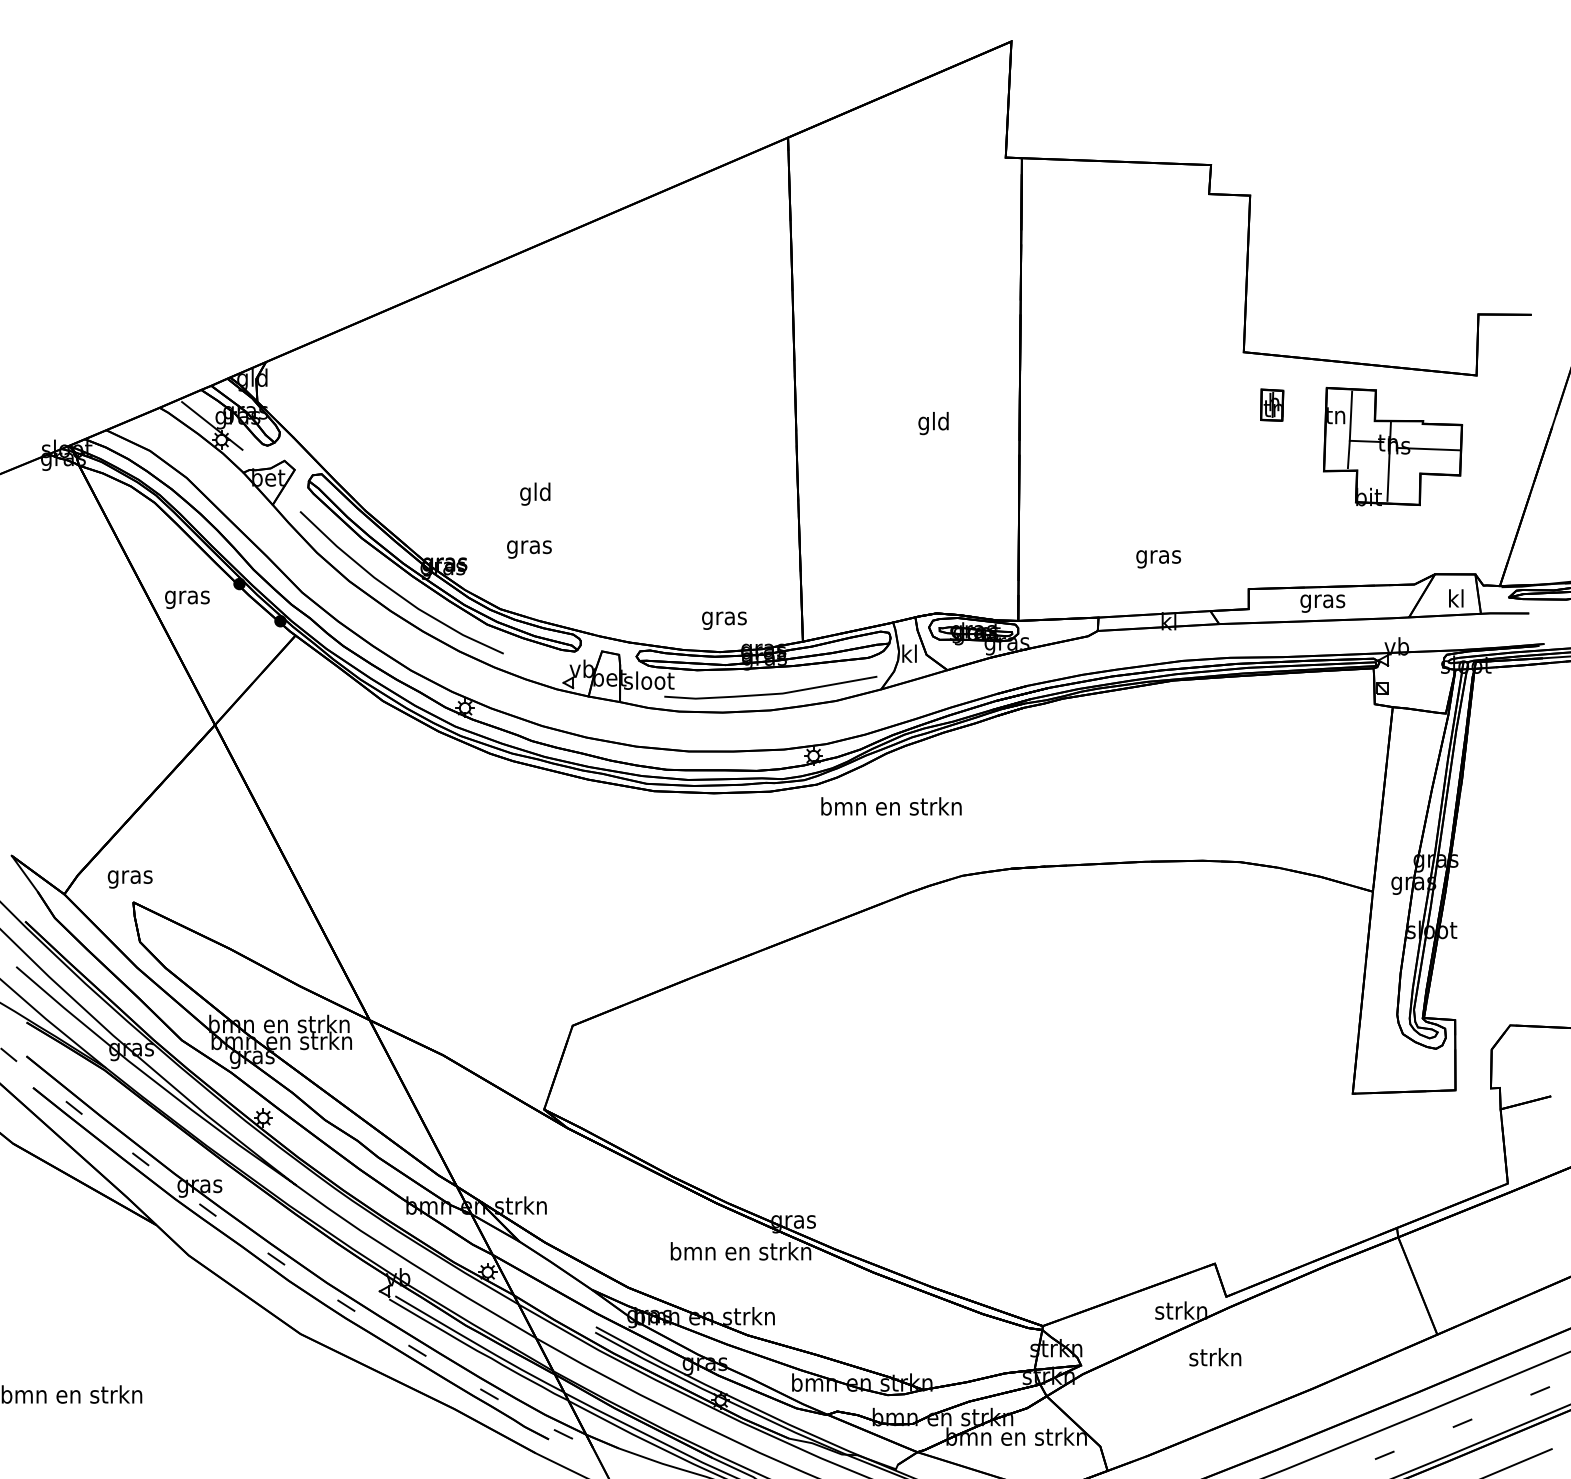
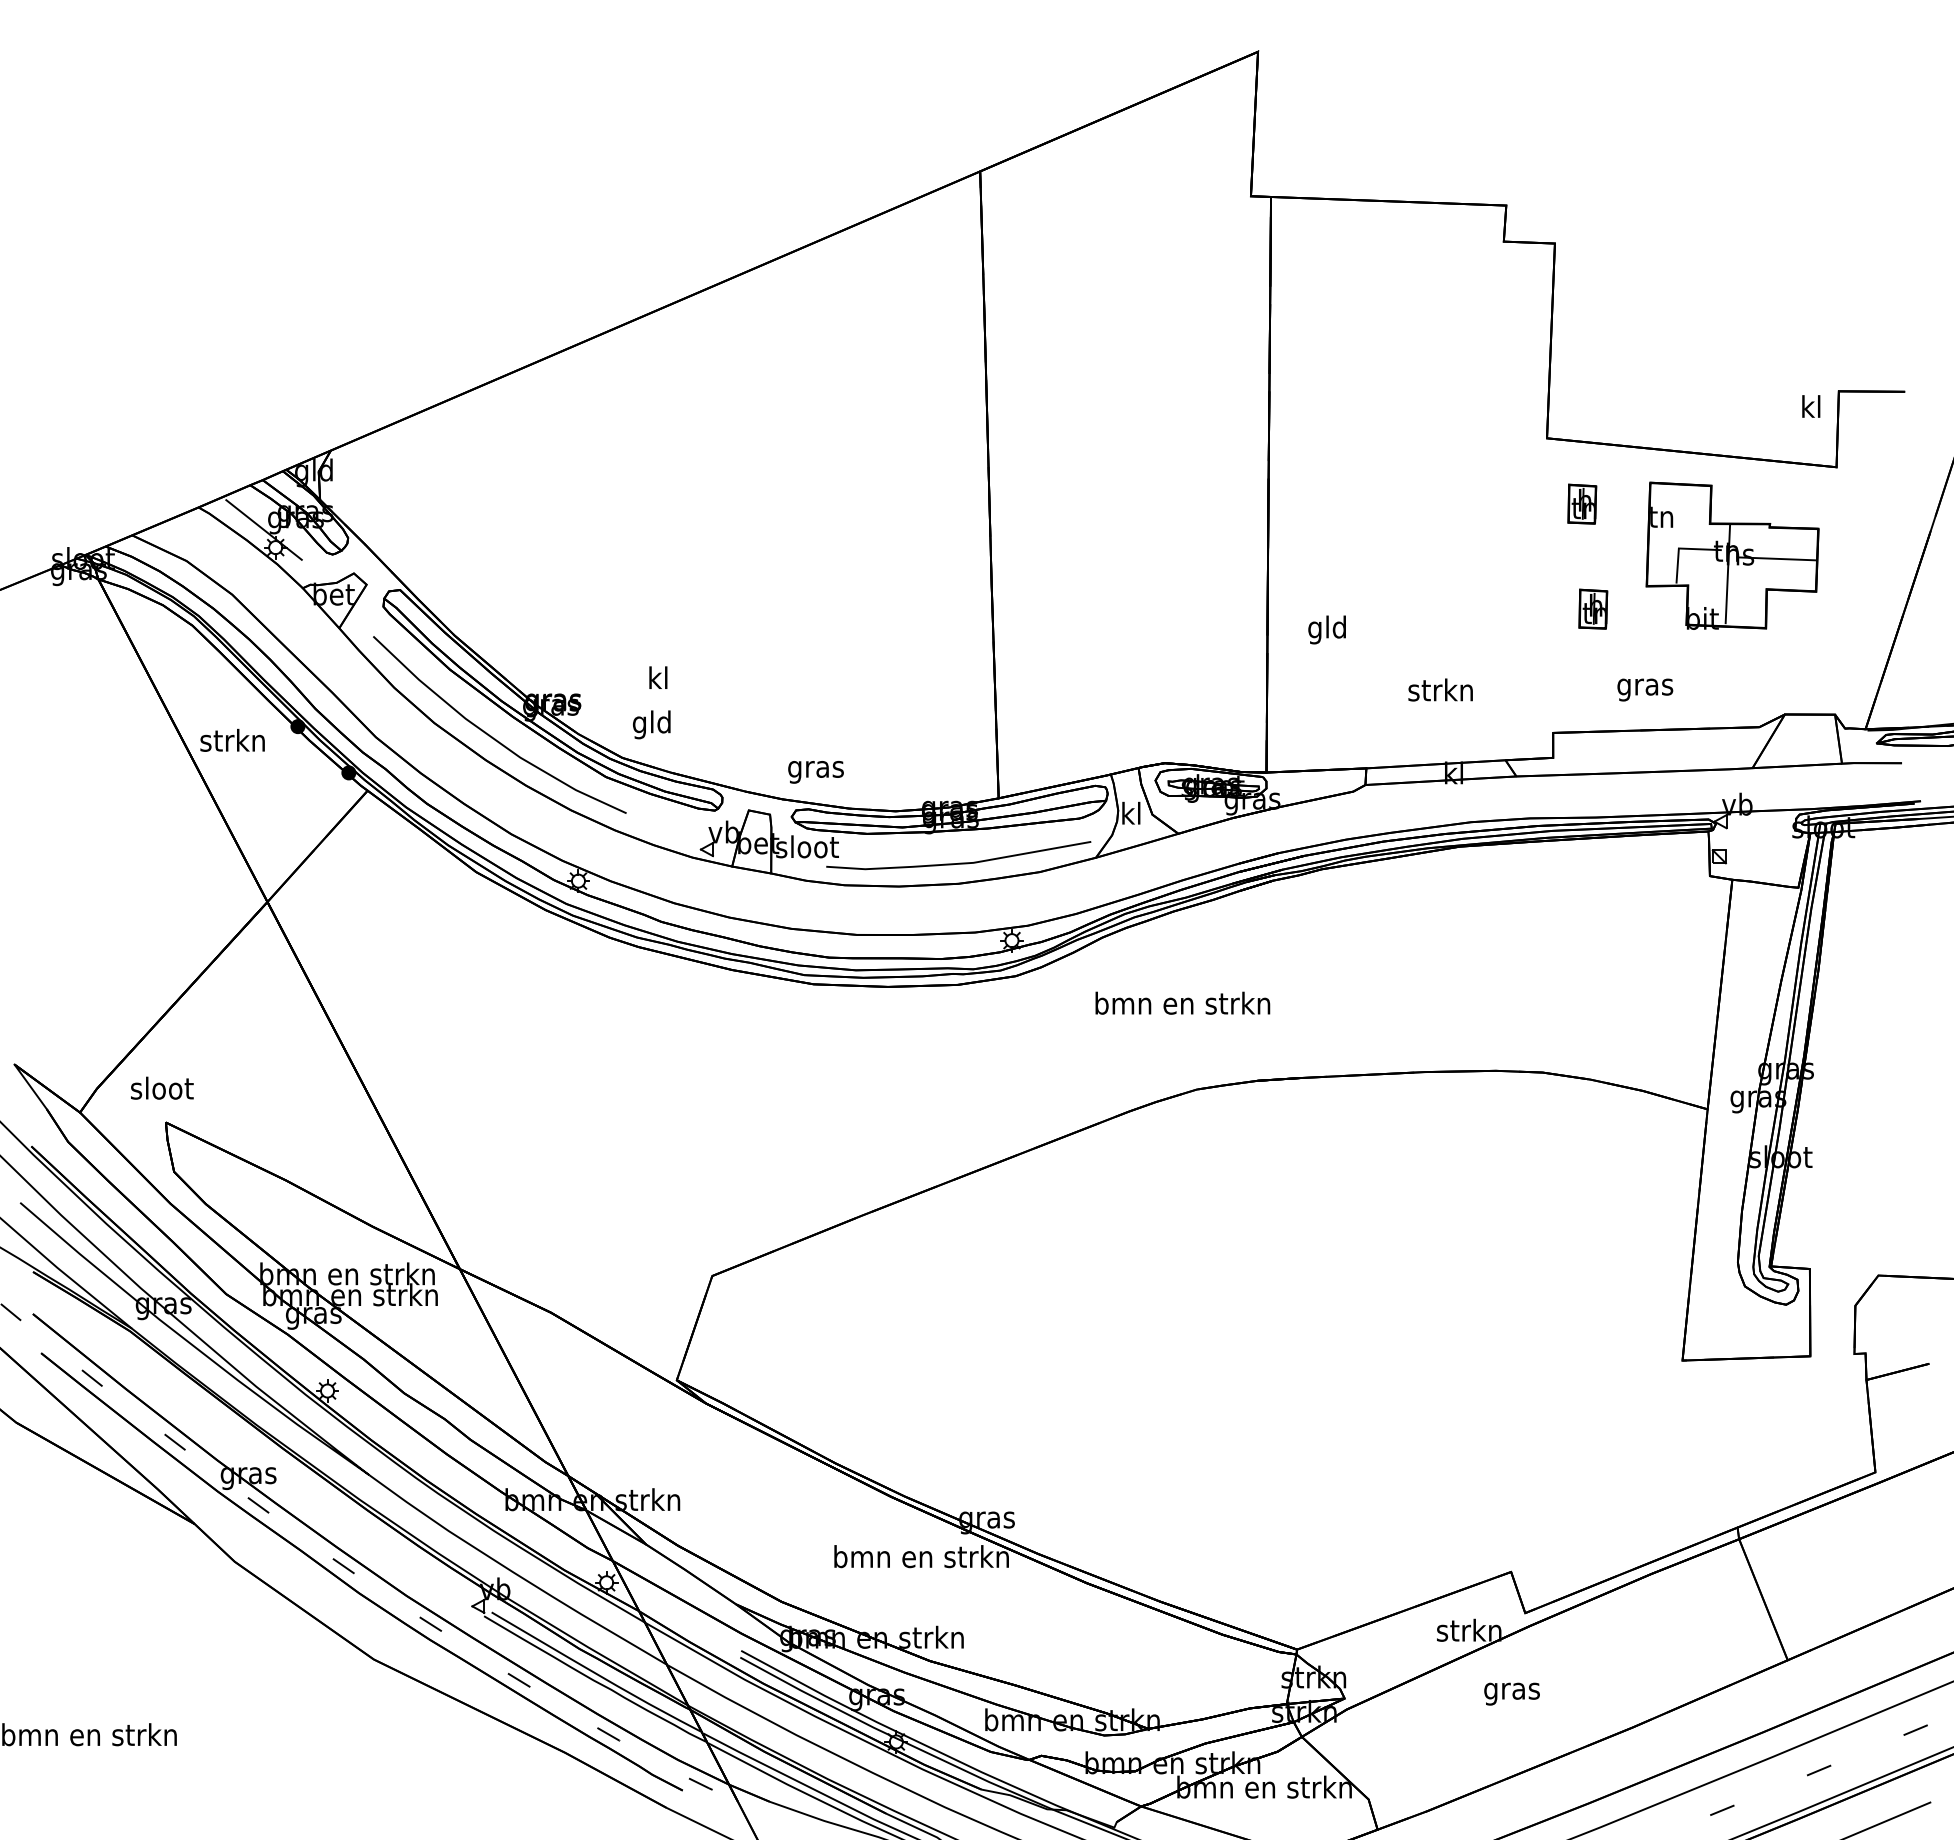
line: (1350, 415) -> (1679, 517), removed
text: (933, 423) -> (1326, 629), moved
part: (1281, 489) -> (1593, 608), added
text: (535, 493) -> (651, 724), moved
text: (529, 546) -> (658, 680), gras -> kl
text: (1158, 556) -> (1440, 692), gras -> strkn
text: (186, 596) -> (232, 742), gras -> strkn
text: (1456, 598) -> (1811, 406), moved
text: (1322, 603) -> (1645, 689), moved
text: (723, 620) -> (815, 772), moved
text: (891, 805) -> (1182, 1002), moved
text: (130, 876) -> (162, 1090), gras -> sloot
text: (1215, 1358) -> (1511, 1690), strkn -> gras

